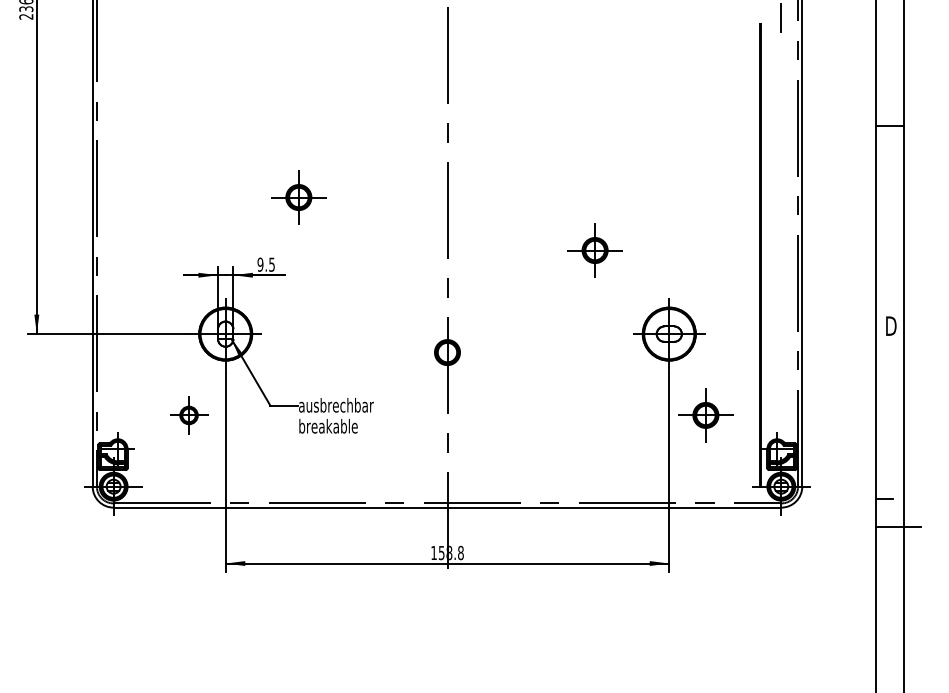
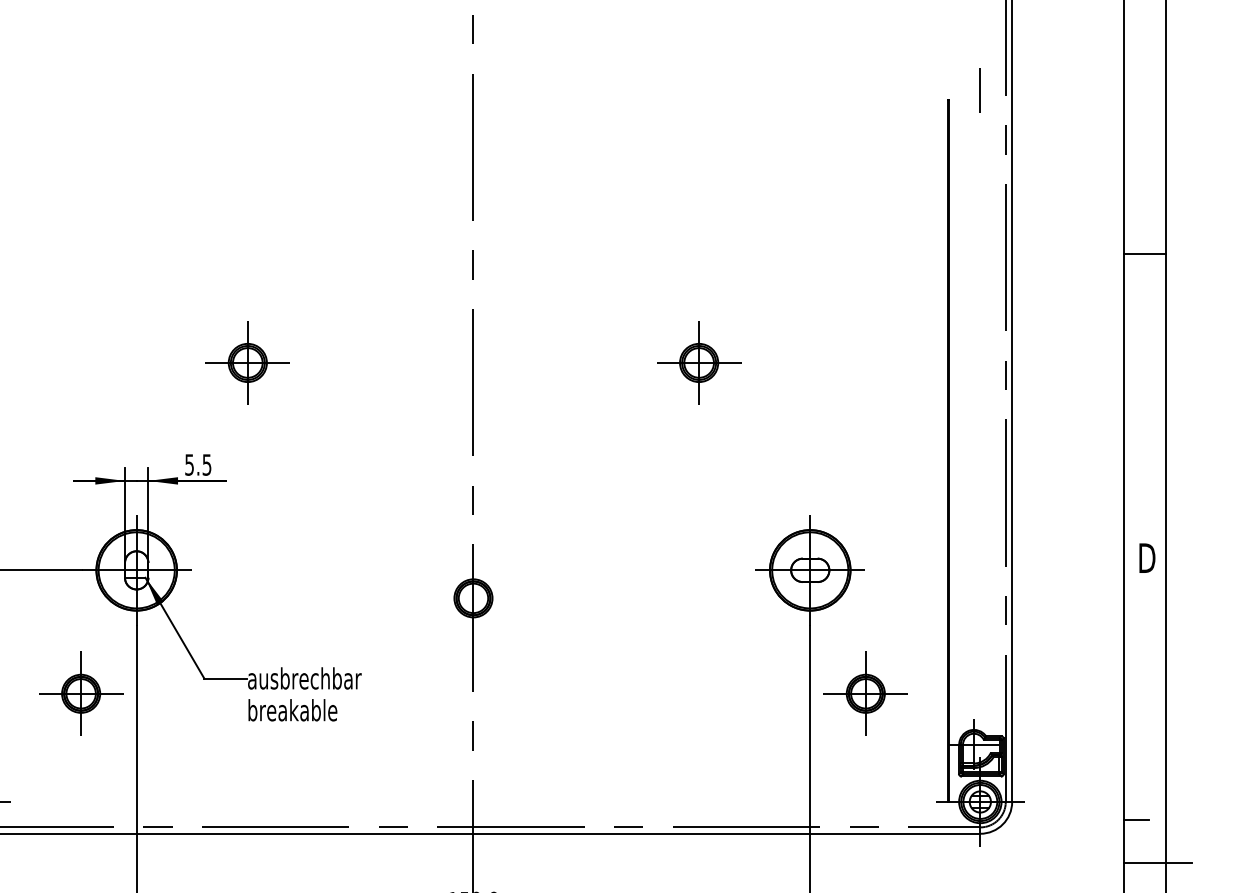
part: (594, 250) -> (698, 362), moved
text: (260, 264) -> (189, 464), 9.5 -> 5.5
part: (188, 415) -> (80, 693), size x1.43

